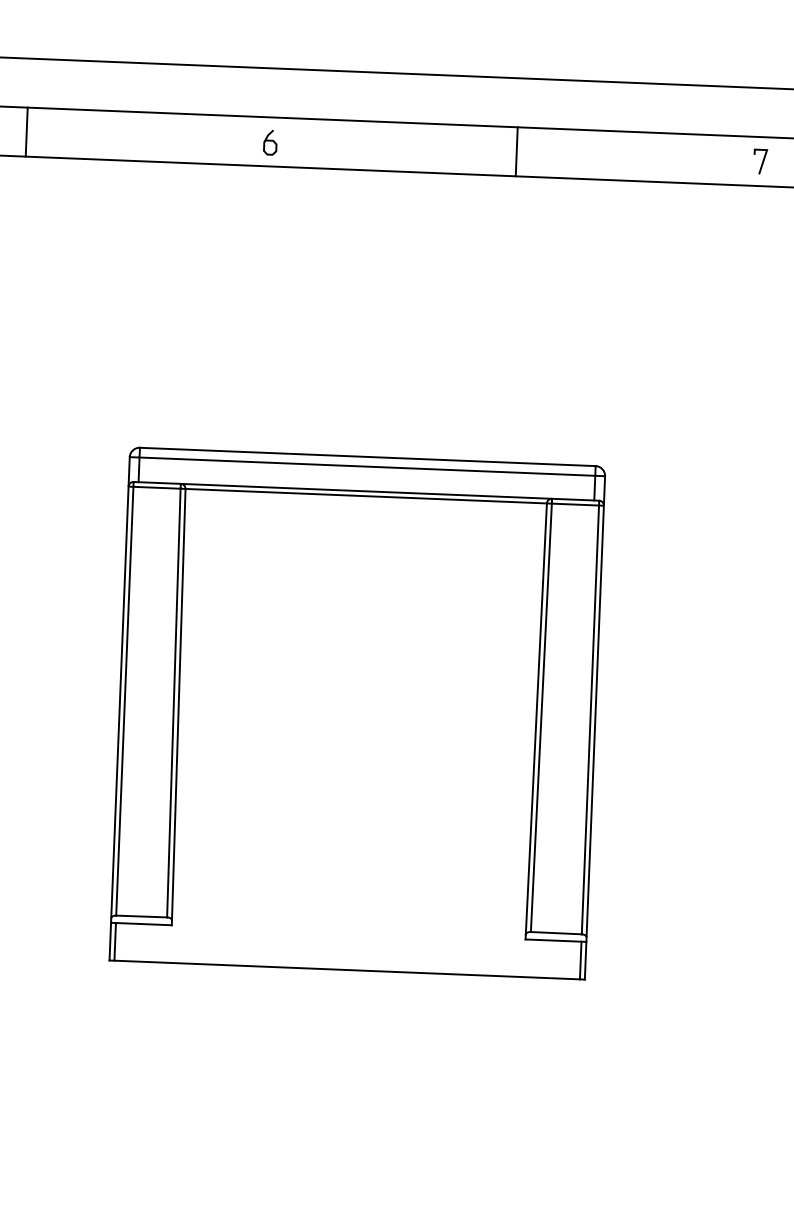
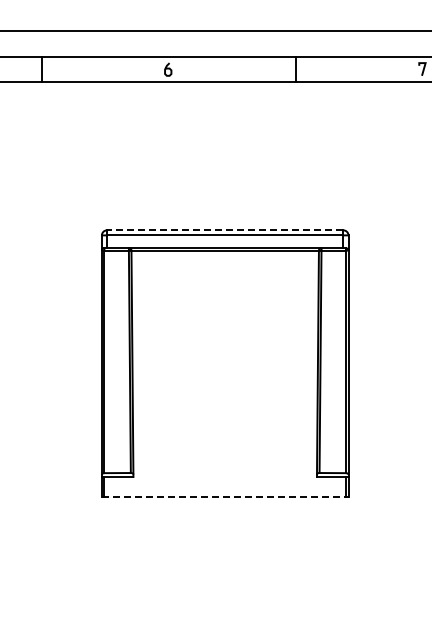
line: (366, 457) -> (224, 230), solid -> dashed
line: (347, 970) -> (225, 496), solid -> dashed

